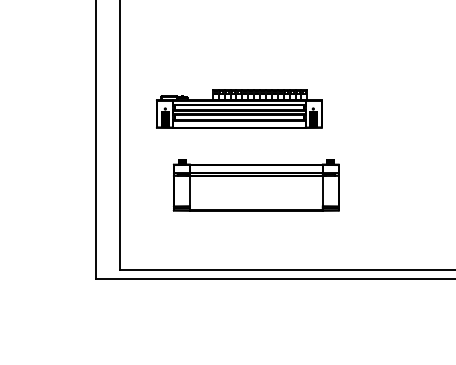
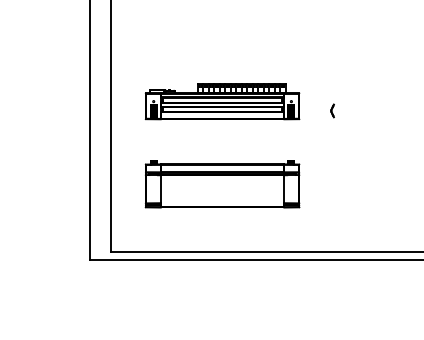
part: (357, 118) -> (332, 110), added
part: (255, 185) -> (221, 183), moved

